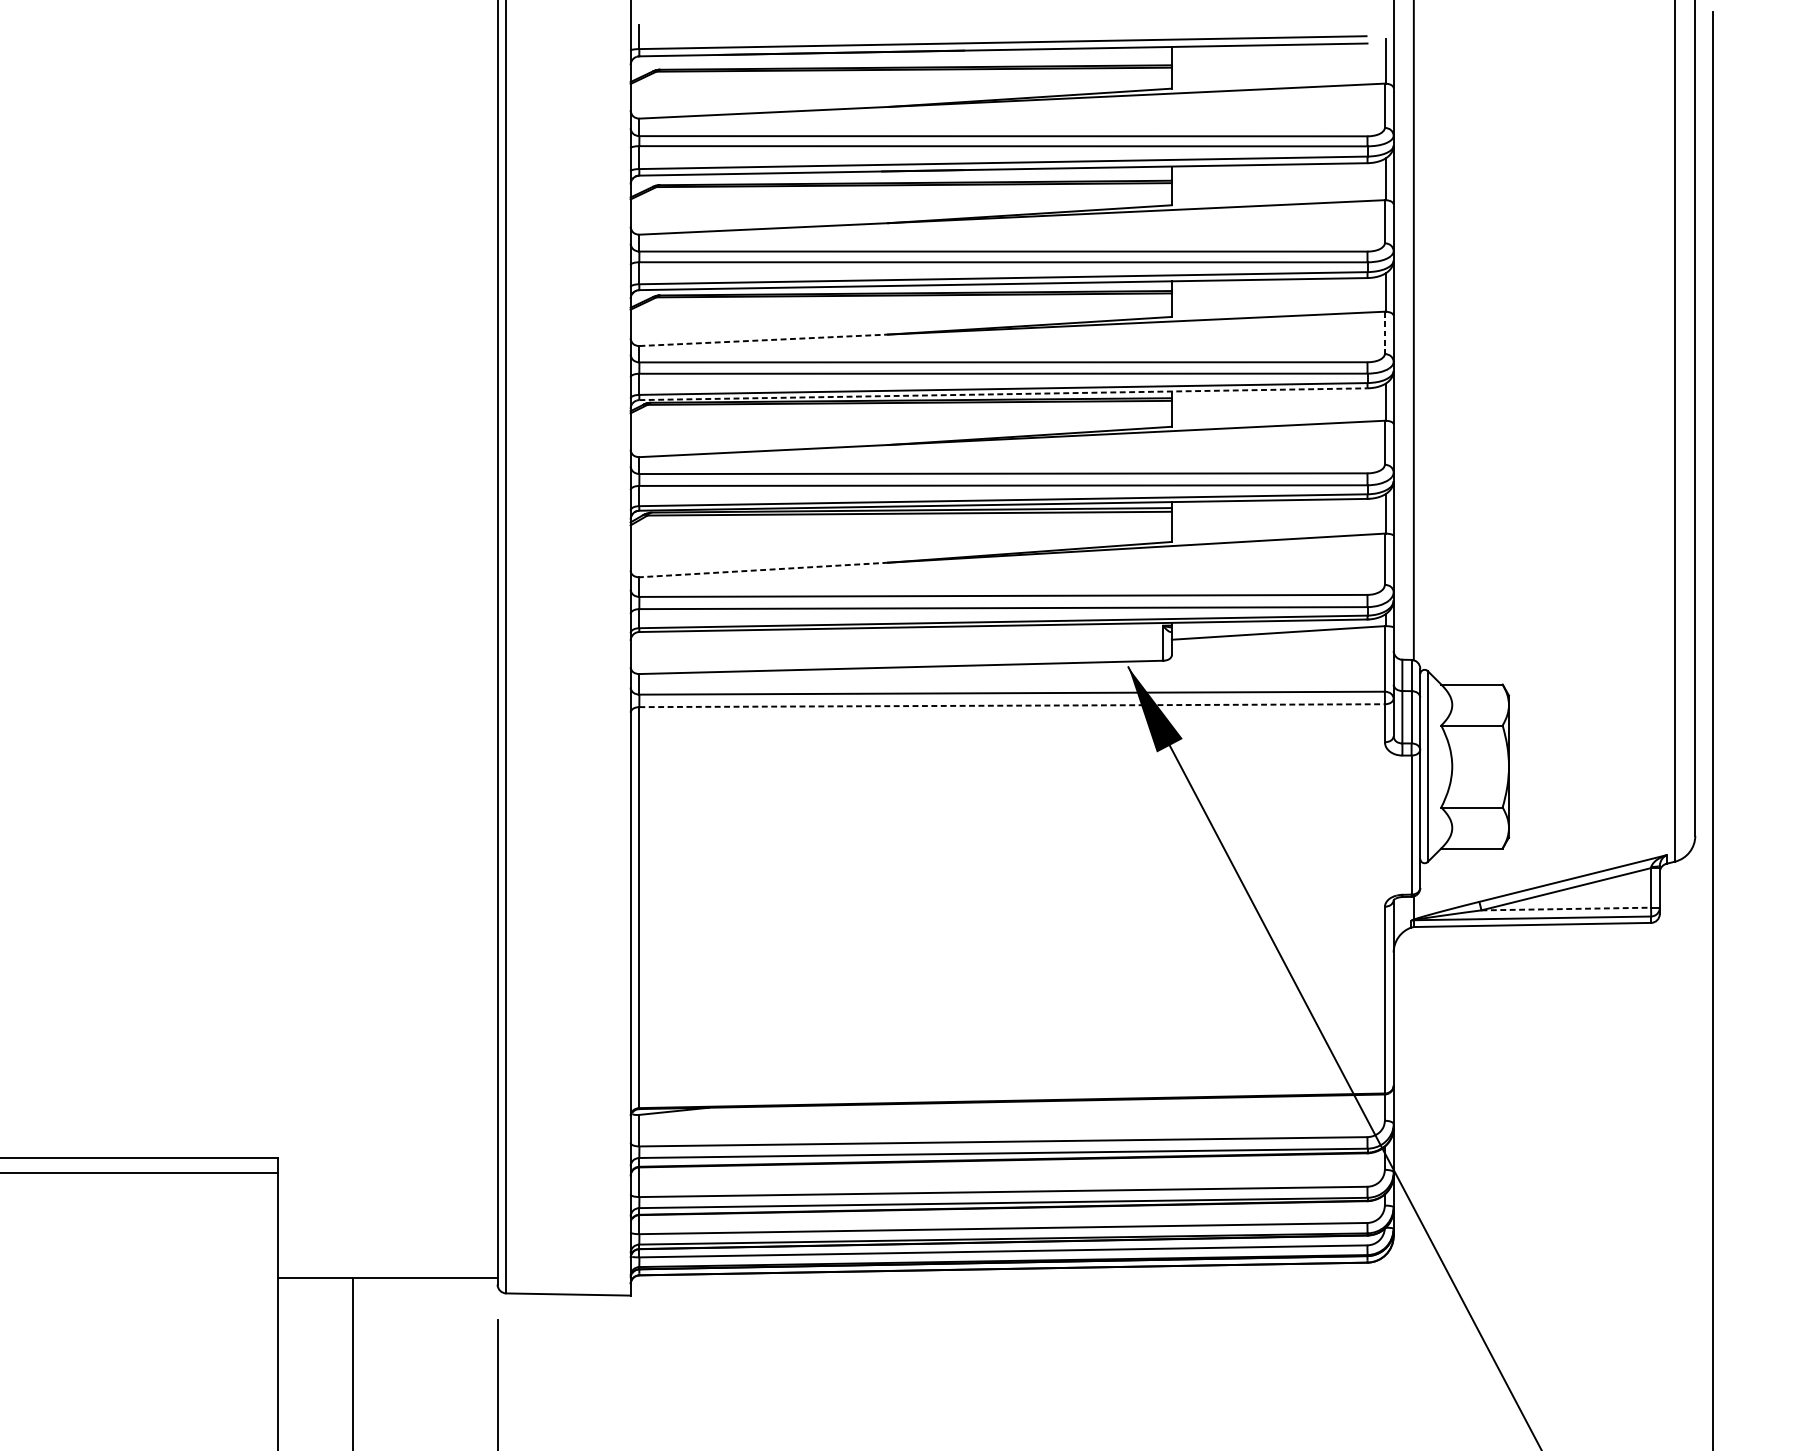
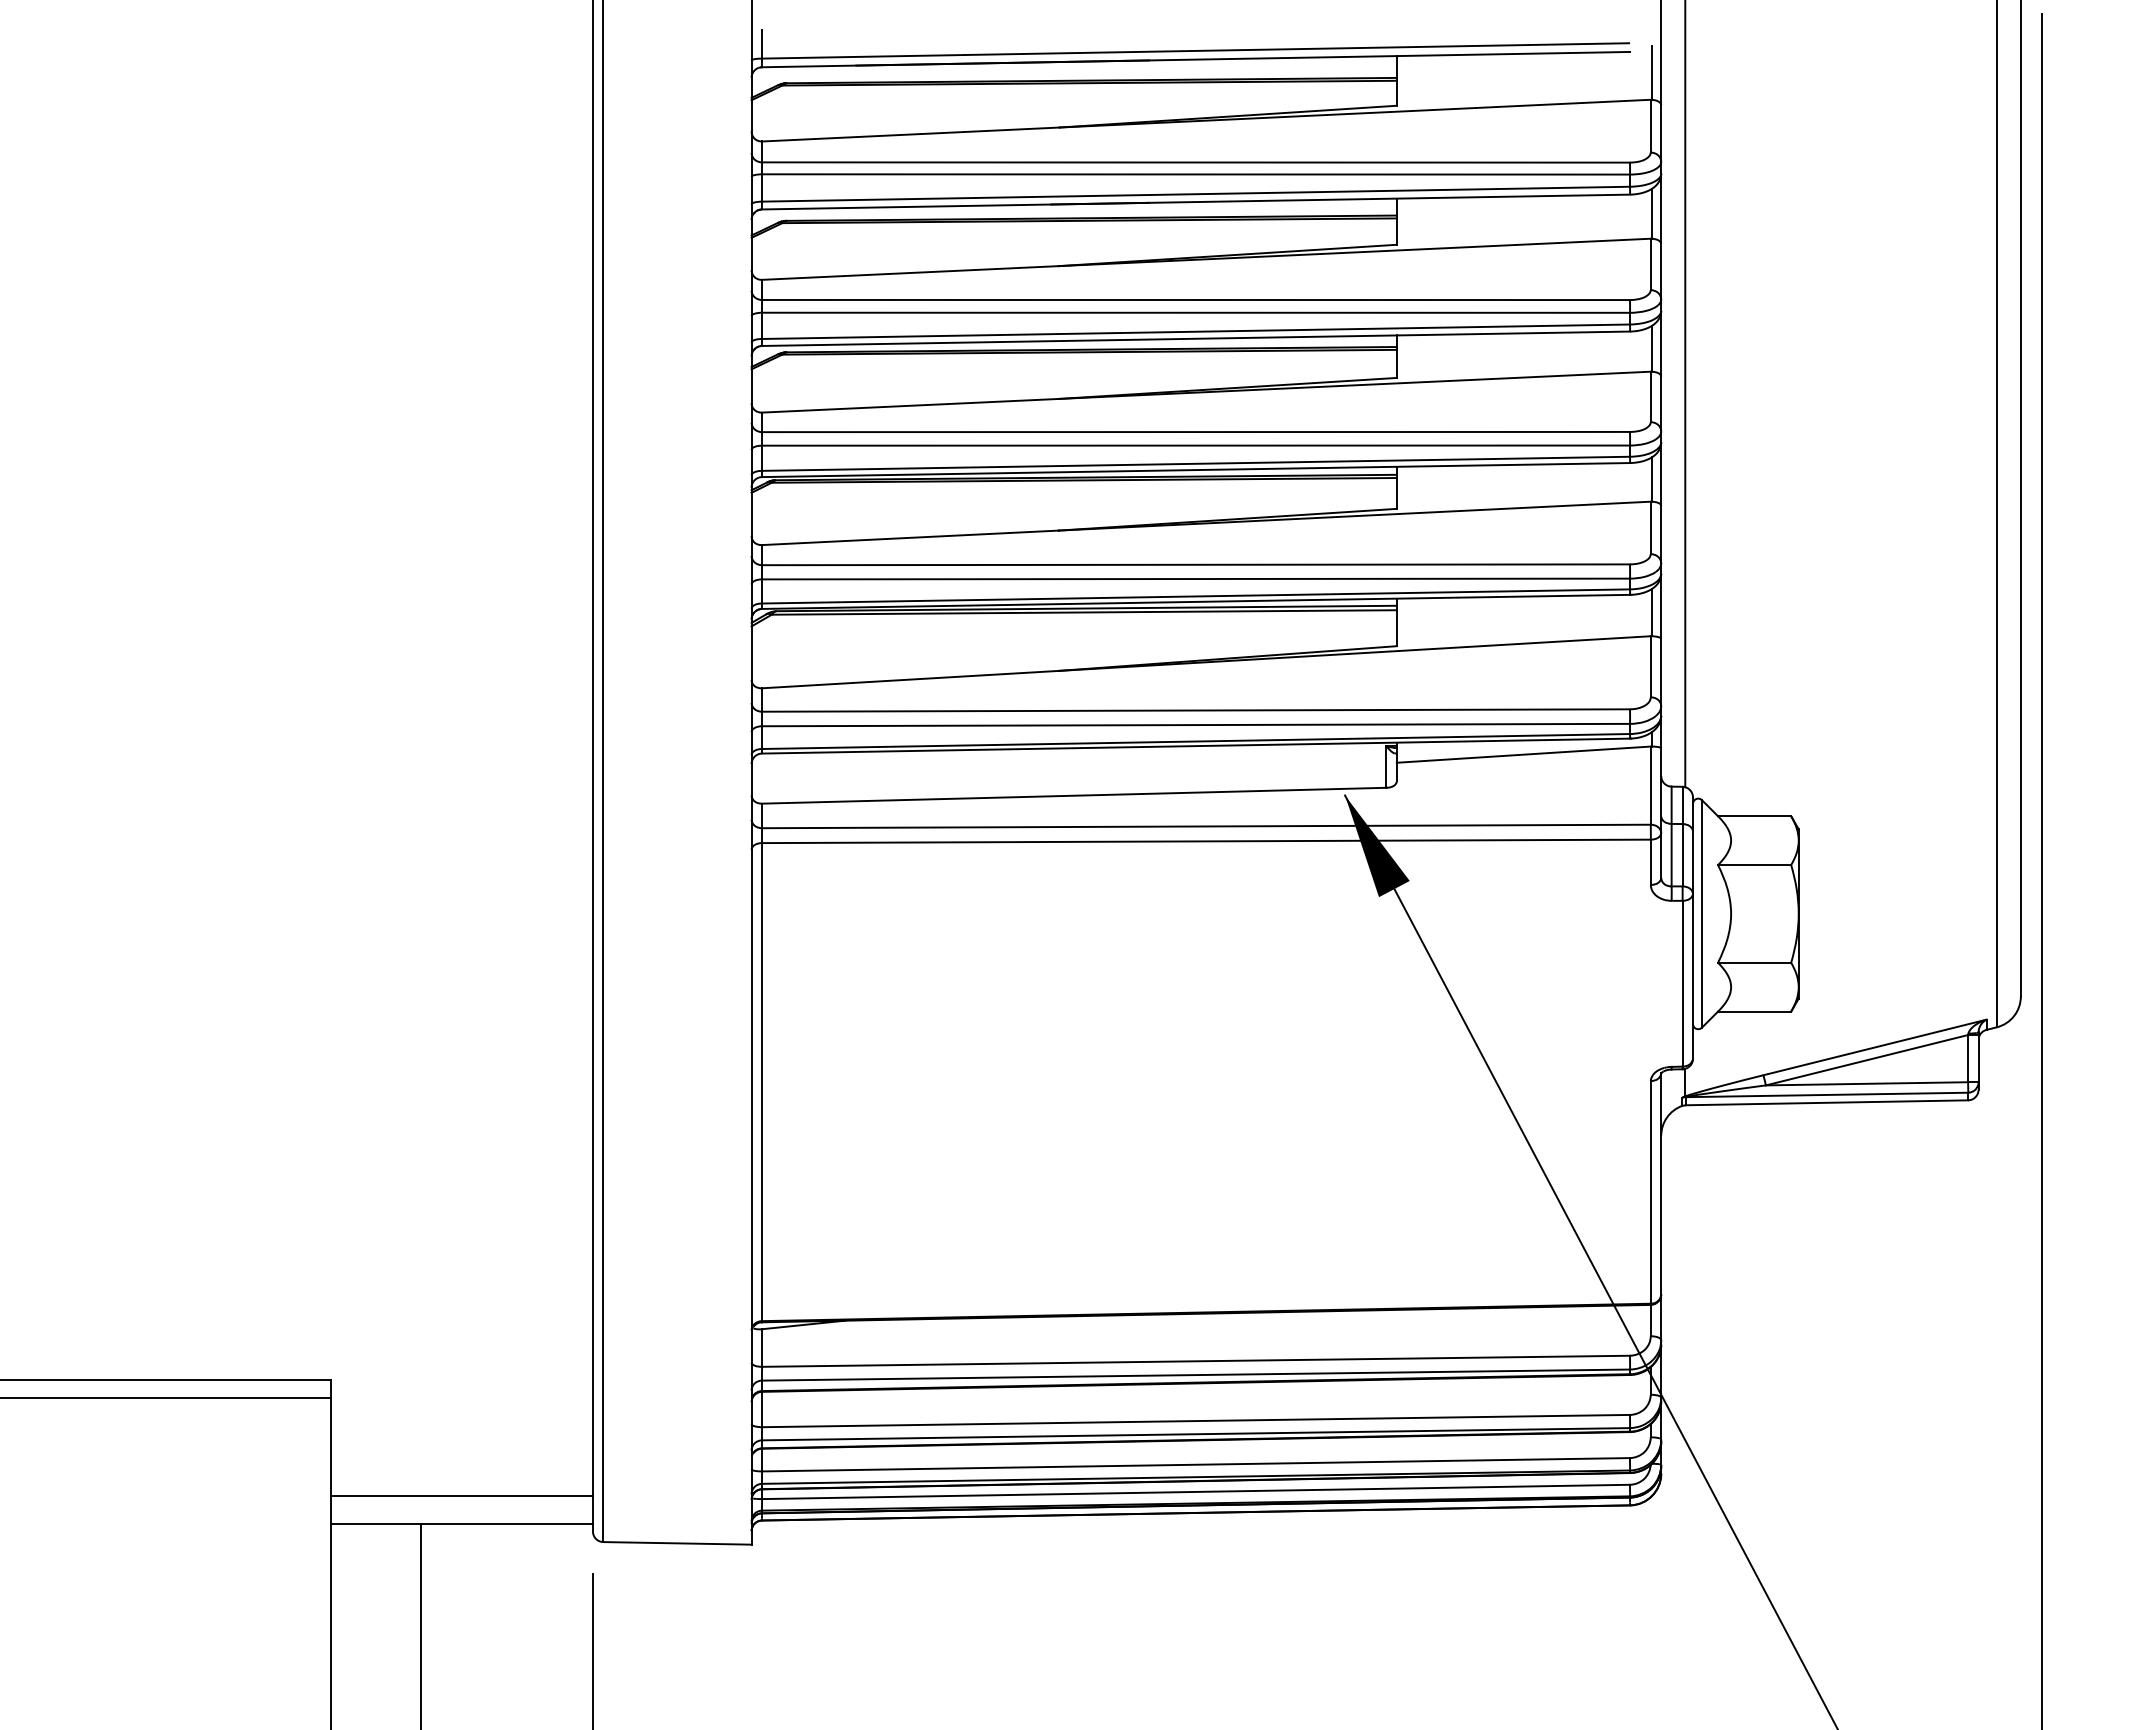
line: (1384, 333) -> (1650, 397), dashed -> solid
line: (763, 340) -> (910, 405), dashed -> solid
line: (1003, 394) -> (1196, 470), dashed -> solid
line: (763, 569) -> (910, 679), dashed -> solid
line: (1012, 705) -> (1206, 841), dashed -> solid
line: (1566, 908) -> (1867, 1083), dashed -> solid
line: (387, 1255) -> (461, 1496), added

